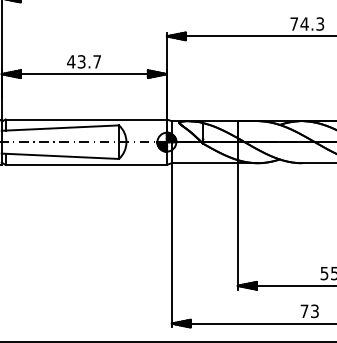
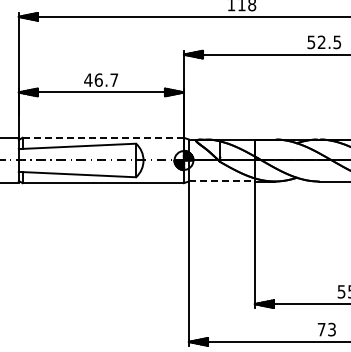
text: (307, 24) -> (324, 42), 74.3 -> 52.5
text: (81, 61) -> (98, 79), 43.7 -> 46.7
line: (86, 119) -> (103, 137), solid -> dashed
line: (204, 163) -> (221, 181), solid -> dashed

